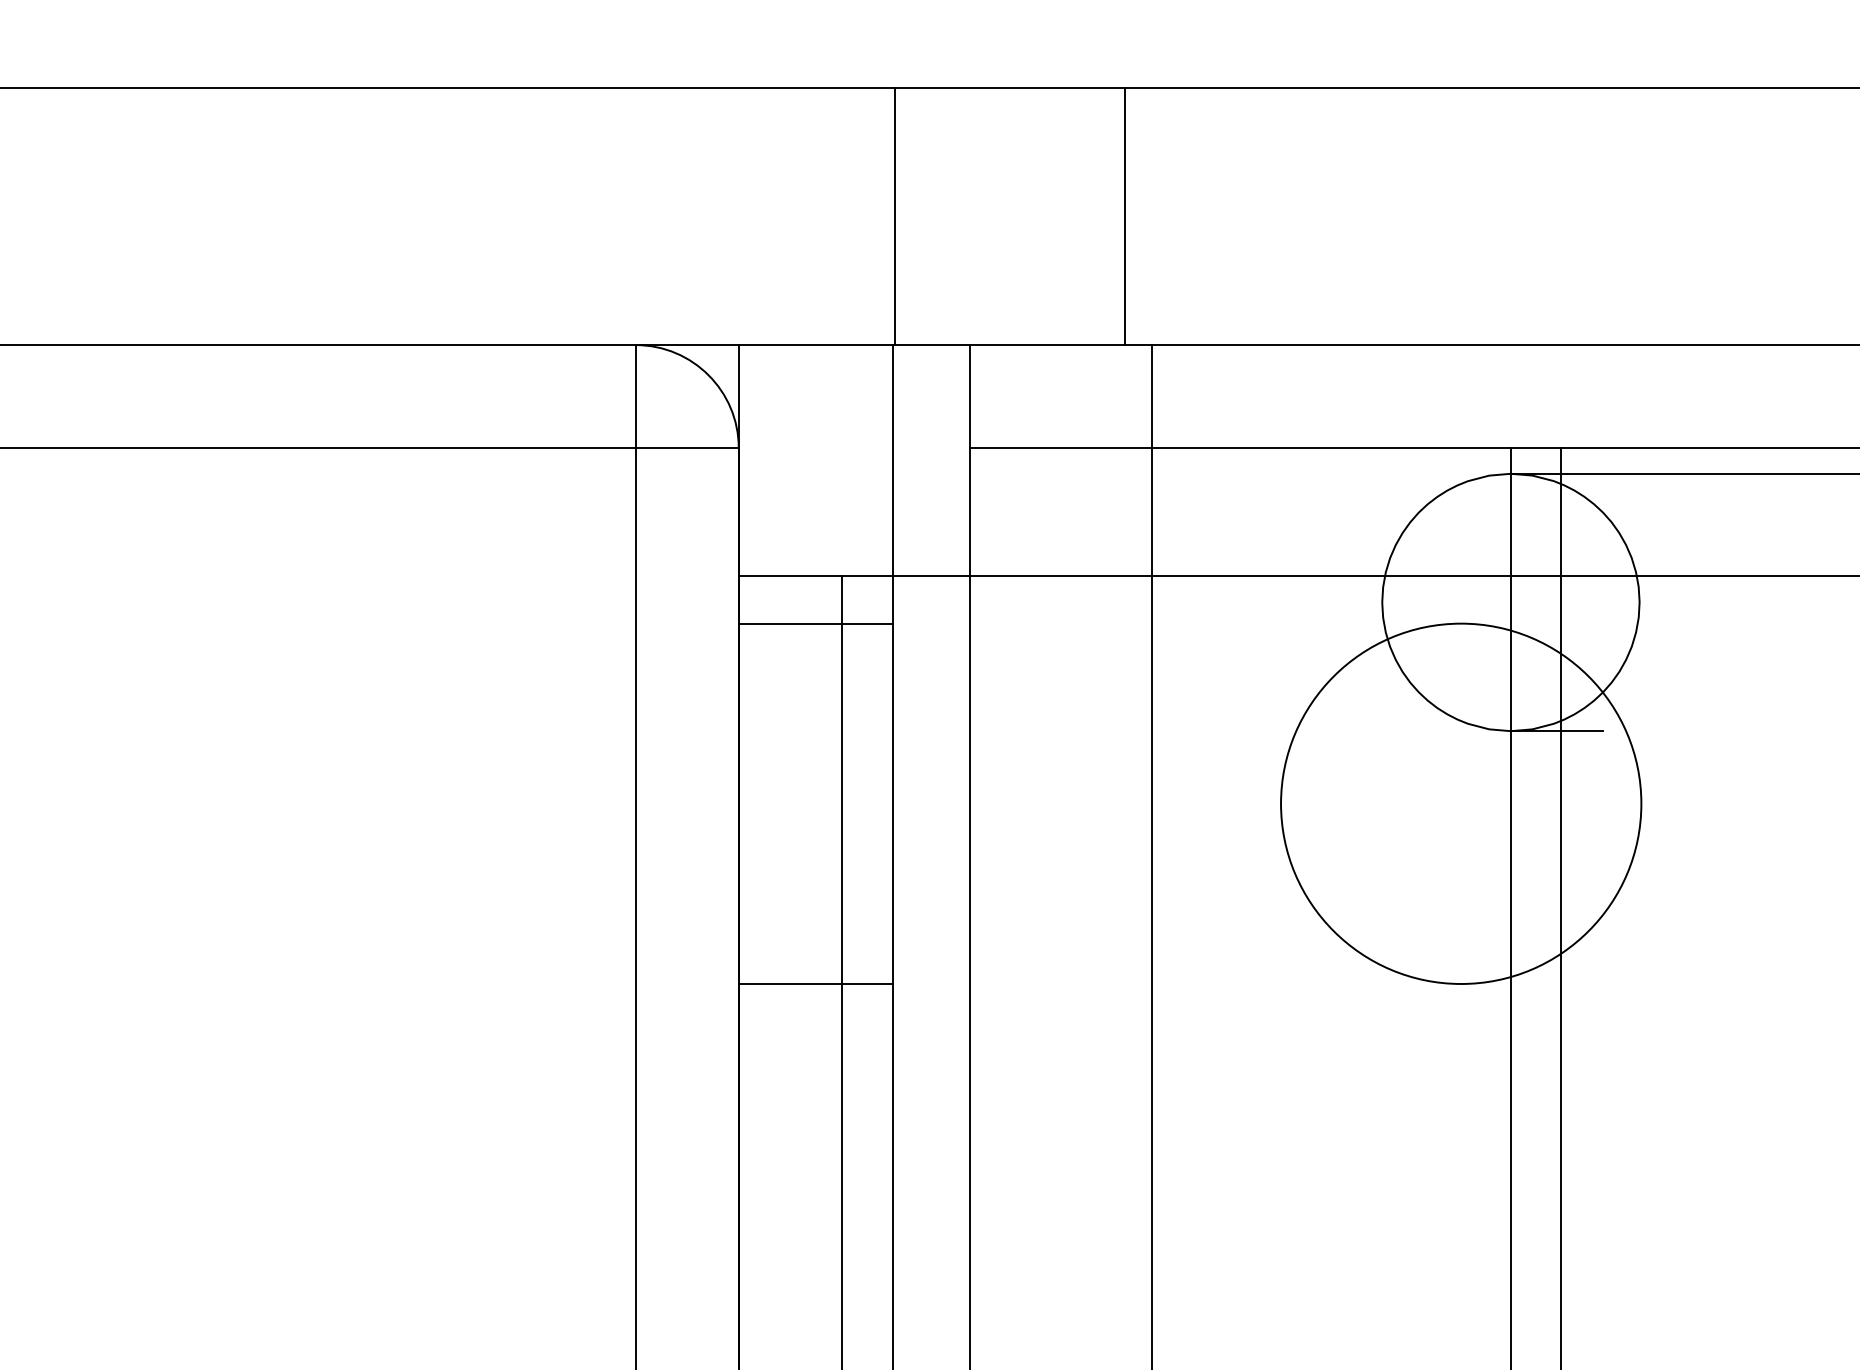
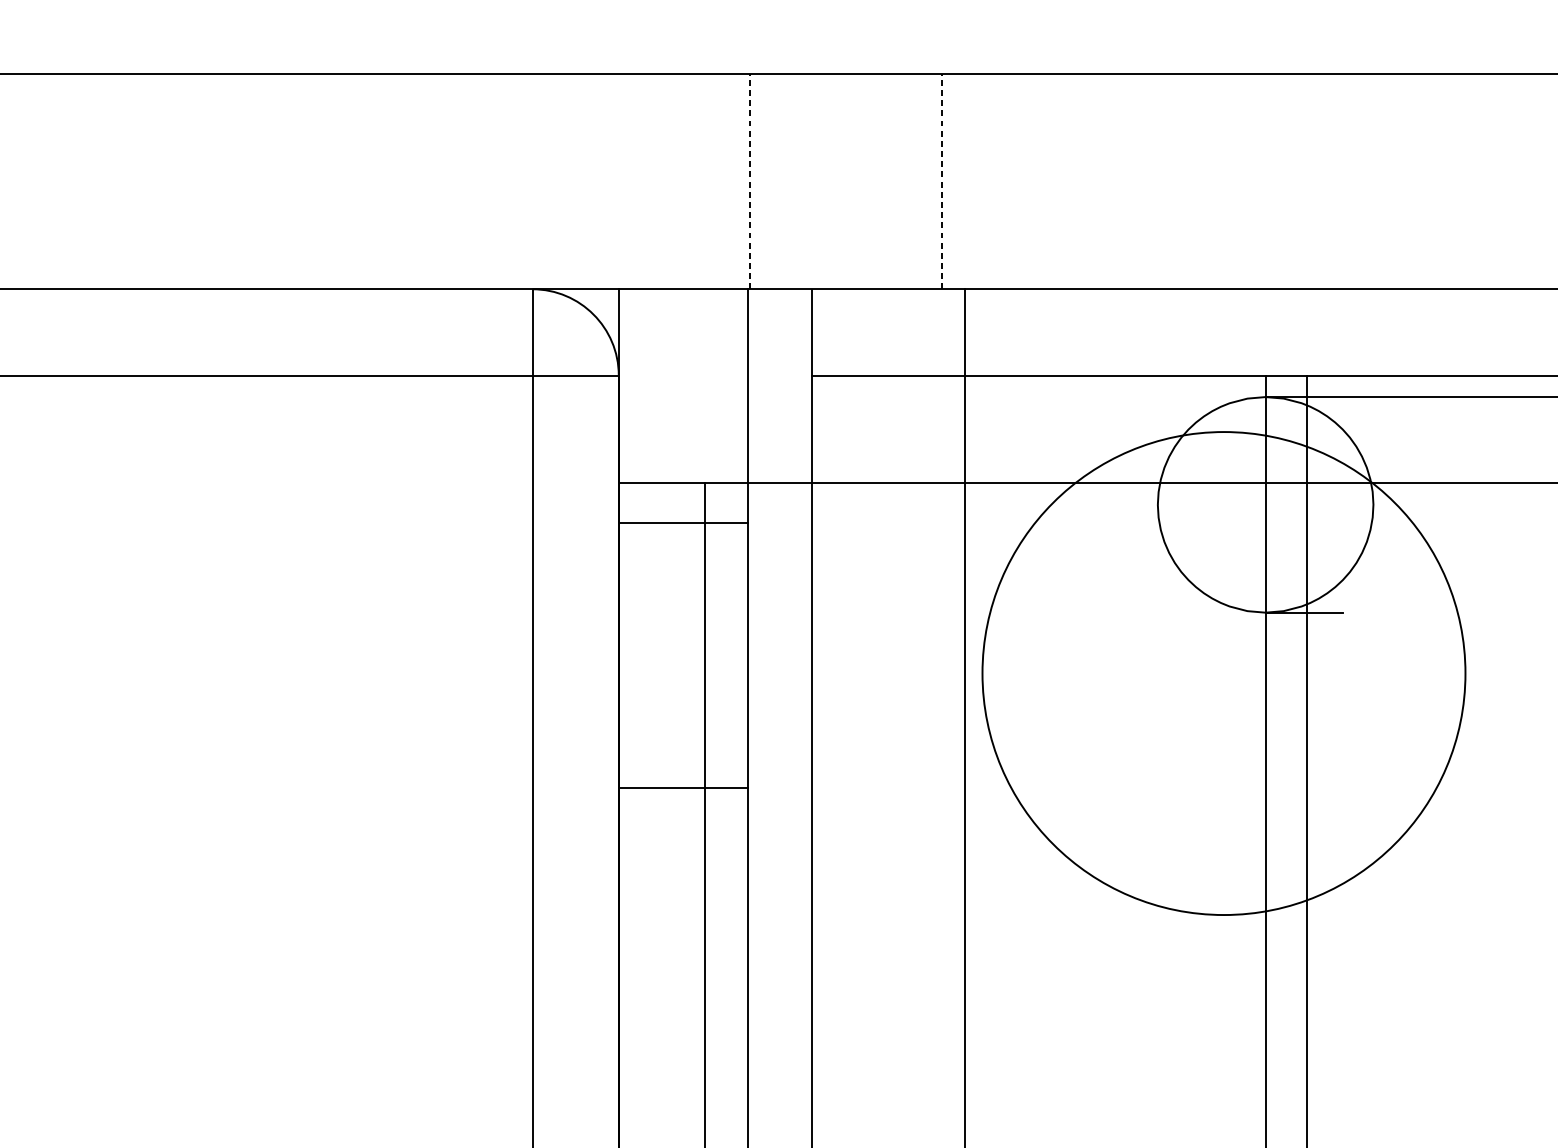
line: (894, 216) -> (749, 181), solid -> dashed
line: (1124, 216) -> (941, 181), solid -> dashed
circle: (1461, 803) -> (1224, 673), size x1.6
line: (815, 983) -> (683, 787), moved

